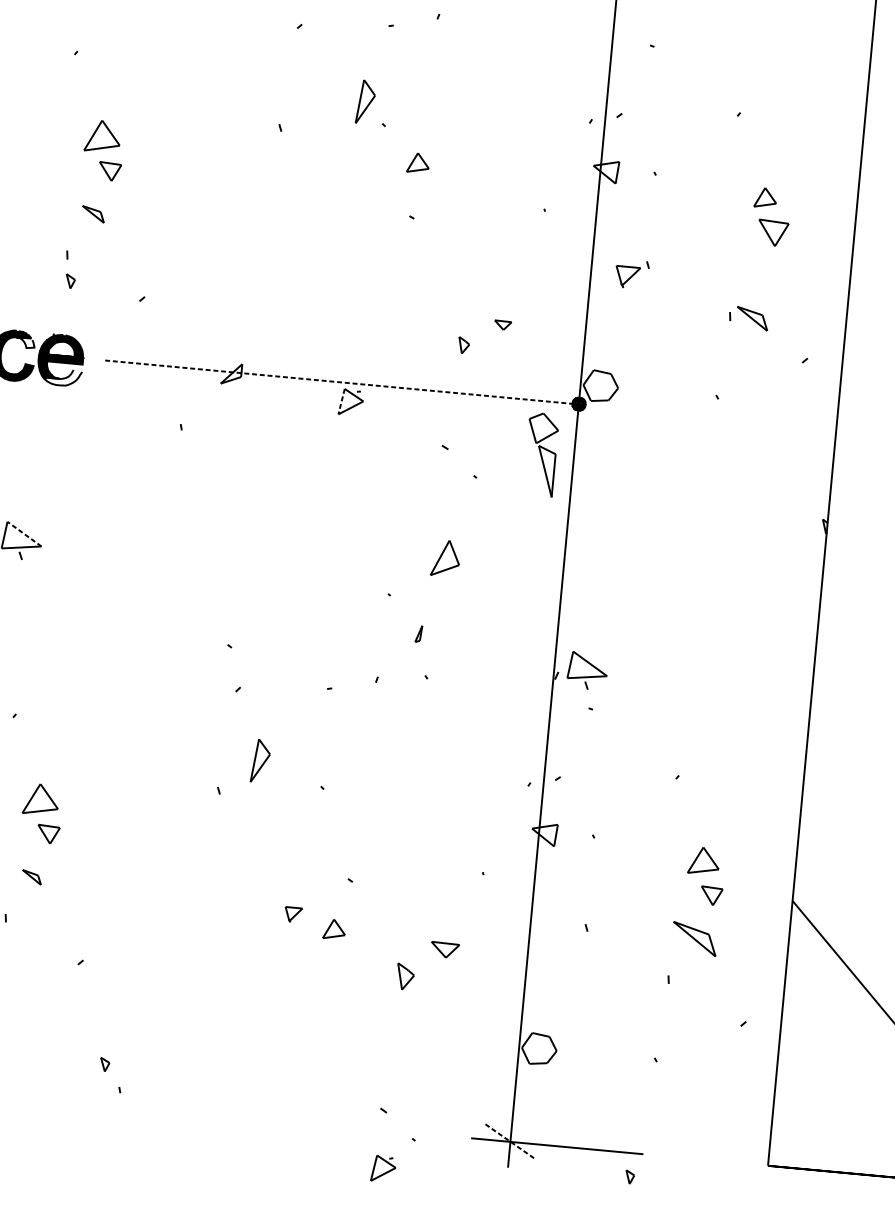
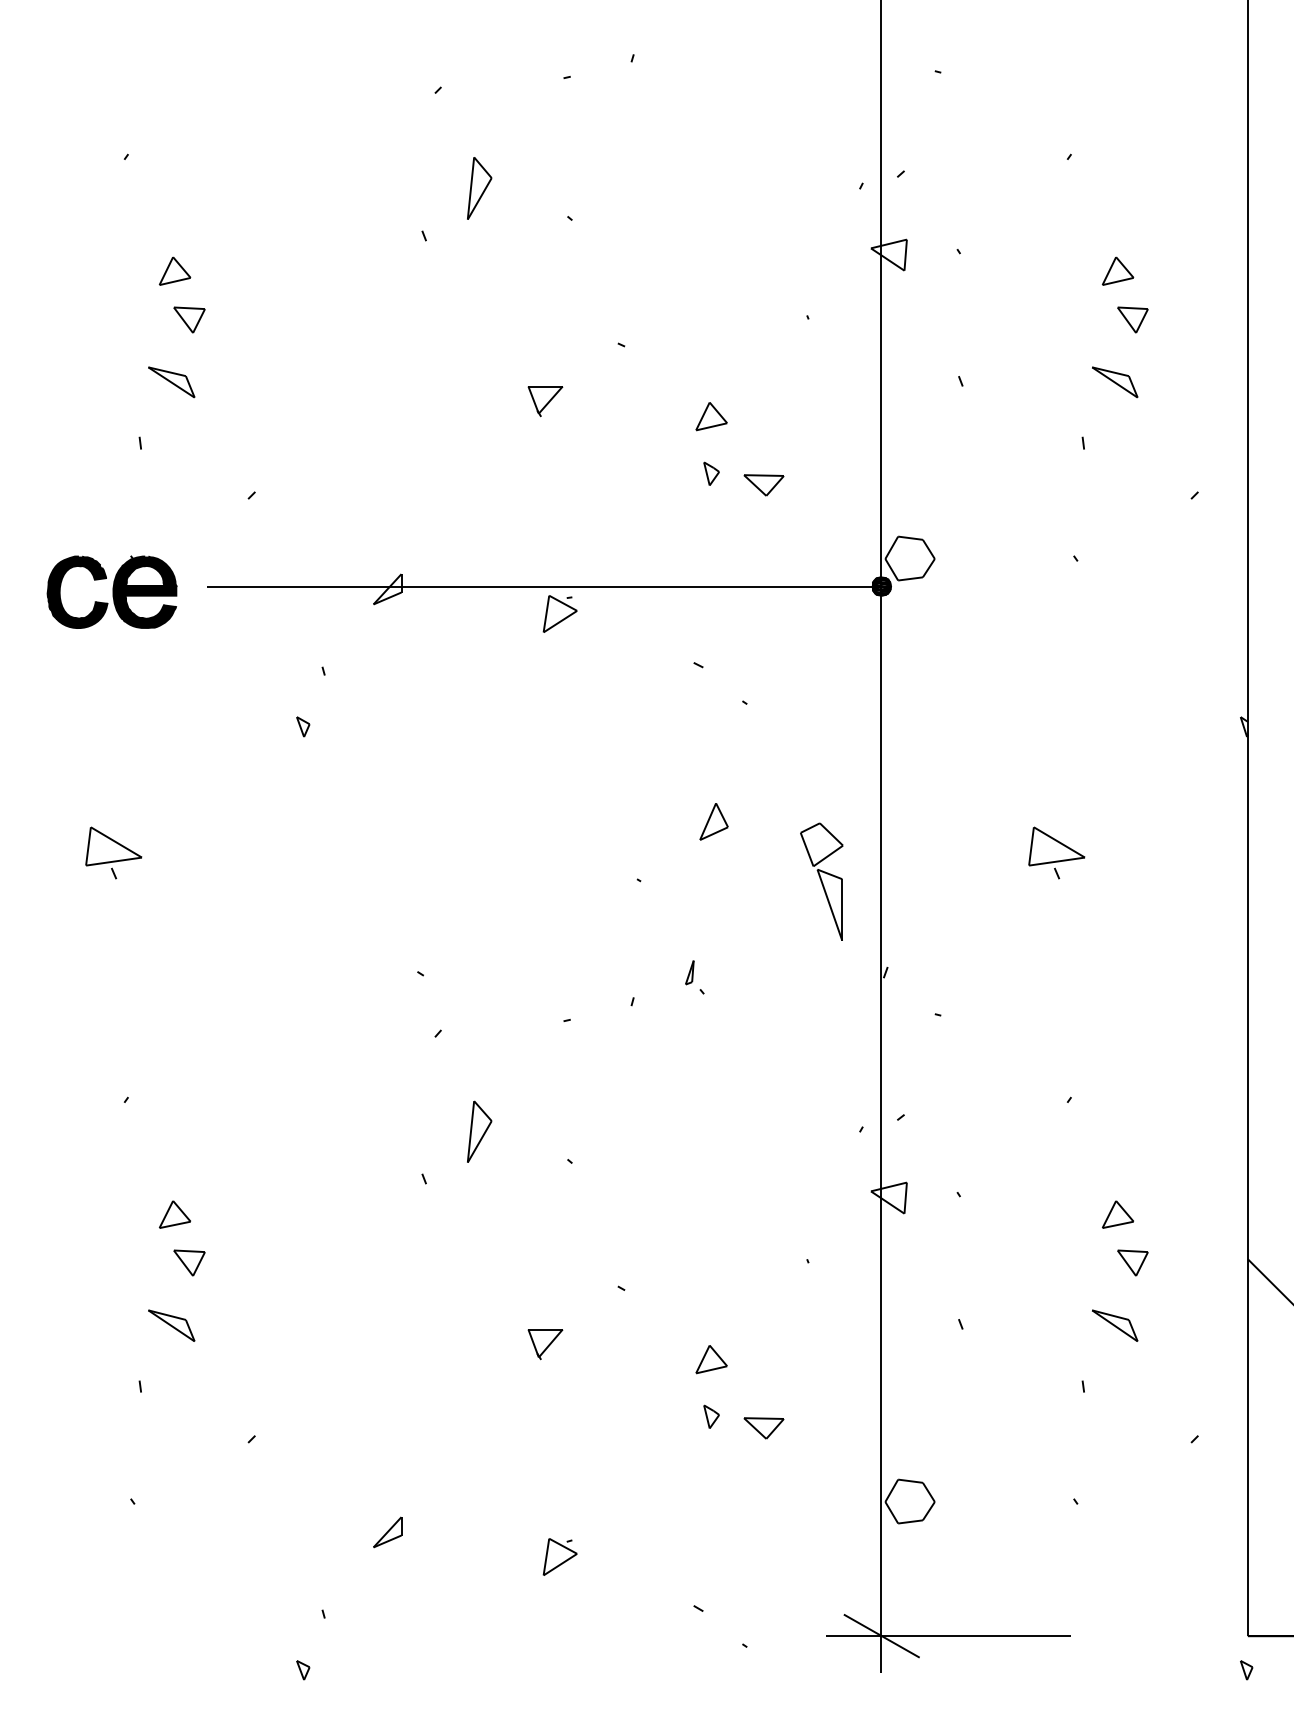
part: (365, 102) -> (479, 188), moved
part: (102, 135) -> (174, 270), size x0.62
part: (418, 163) -> (711, 416), moved
part: (93, 214) -> (171, 382), size x1.43
part: (772, 232) -> (1132, 319), size x0.71
part: (627, 277) -> (545, 401), moved
part: (70, 281) -> (303, 726), moved
part: (752, 318) -> (1115, 382), moved
part: (502, 325) -> (763, 485), size x1.67
fill: (25, 342) -> (92, 572), added
part: (463, 345) -> (711, 473), moved
fill: (62, 377) -> (149, 616), added
line: (339, 381) -> (540, 586), dashed -> solid
line: (341, 401) -> (546, 614), dashed -> solid
part: (540, 454) -> (821, 881), moved
line: (24, 534) -> (116, 842), dashed -> solid
part: (445, 558) -> (713, 821), size x0.71
part: (418, 633) -> (689, 972), moved
part: (587, 670) -> (1056, 852), moved
part: (41, 799) -> (175, 1214), size x0.62
part: (704, 861) -> (1118, 1214), size x0.71
part: (31, 877) -> (171, 1325), size x1.67
part: (293, 915) -> (545, 1344), size x1.43
part: (334, 929) -> (711, 1359), moved
part: (695, 938) -> (1115, 1325), size x0.71
part: (444, 950) -> (763, 1428), moved
part: (405, 976) -> (711, 1416), size x0.62
part: (170, 1036) -> (387, 1532), added
part: (105, 1064) -> (303, 1670), moved
line: (510, 1142) -> (881, 1636), dashed -> solid
part: (383, 1168) -> (559, 1556), moved
part: (629, 1177) -> (1246, 1670), moved

